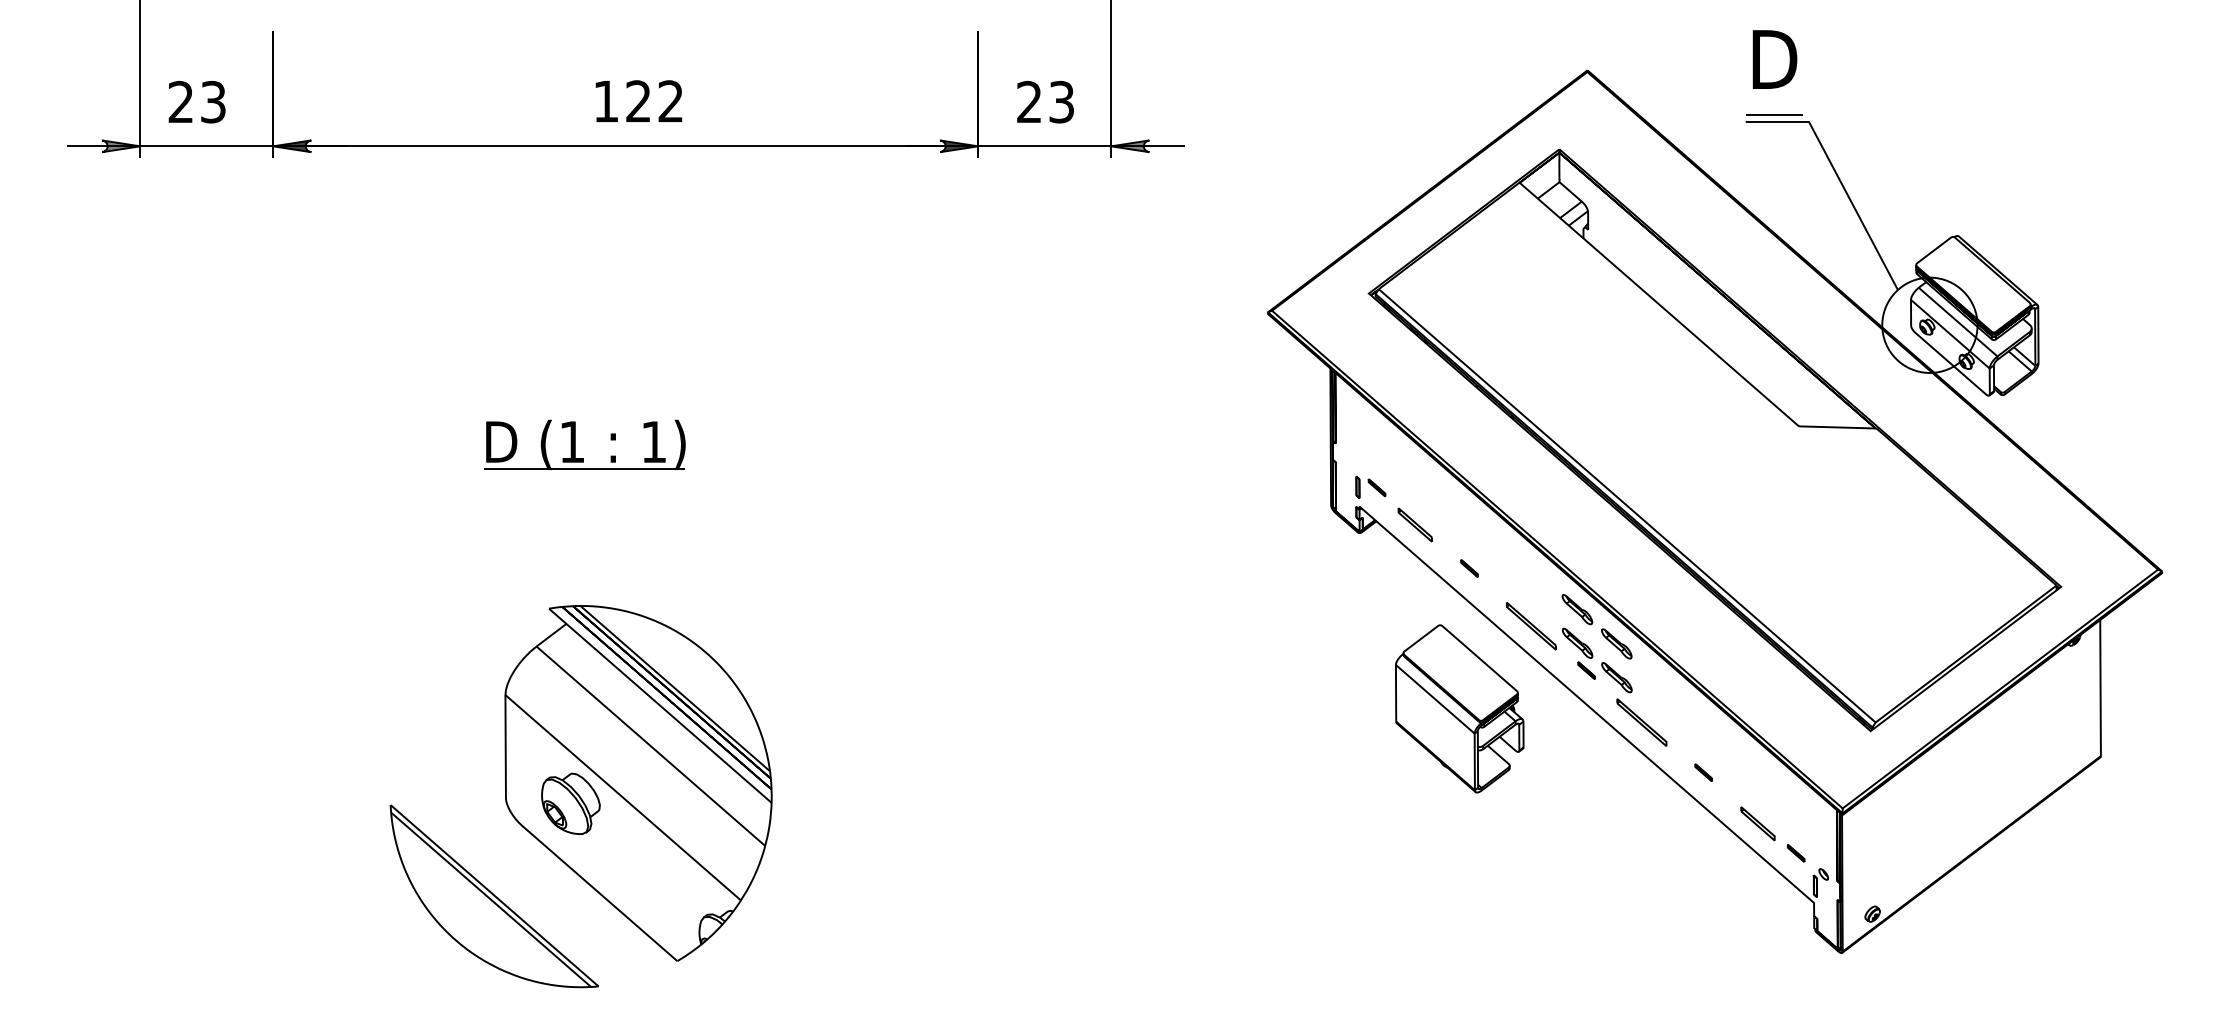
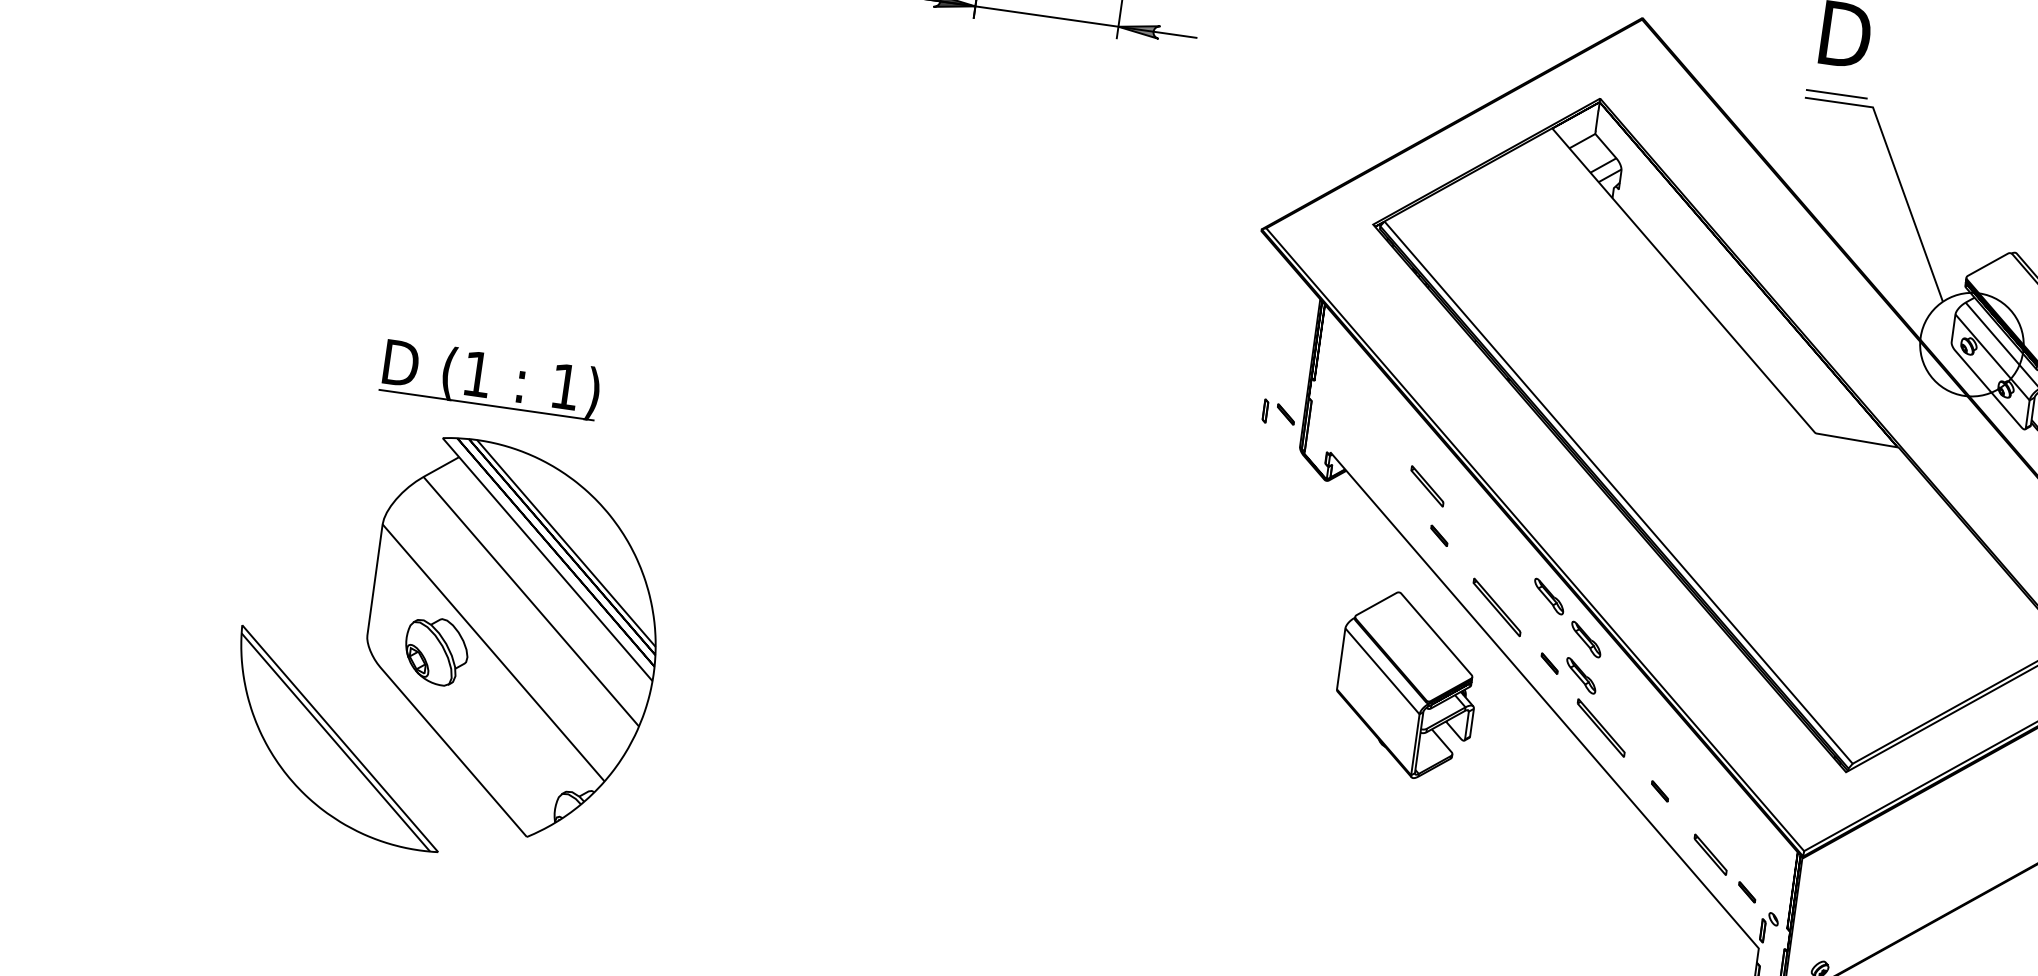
part: (575, 444) -> (480, 377), moved
part: (1370, 487) -> (1278, 413), moved
part: (1414, 524) -> (1426, 485), moved
part: (1577, 642) -> (1544, 632), removed

